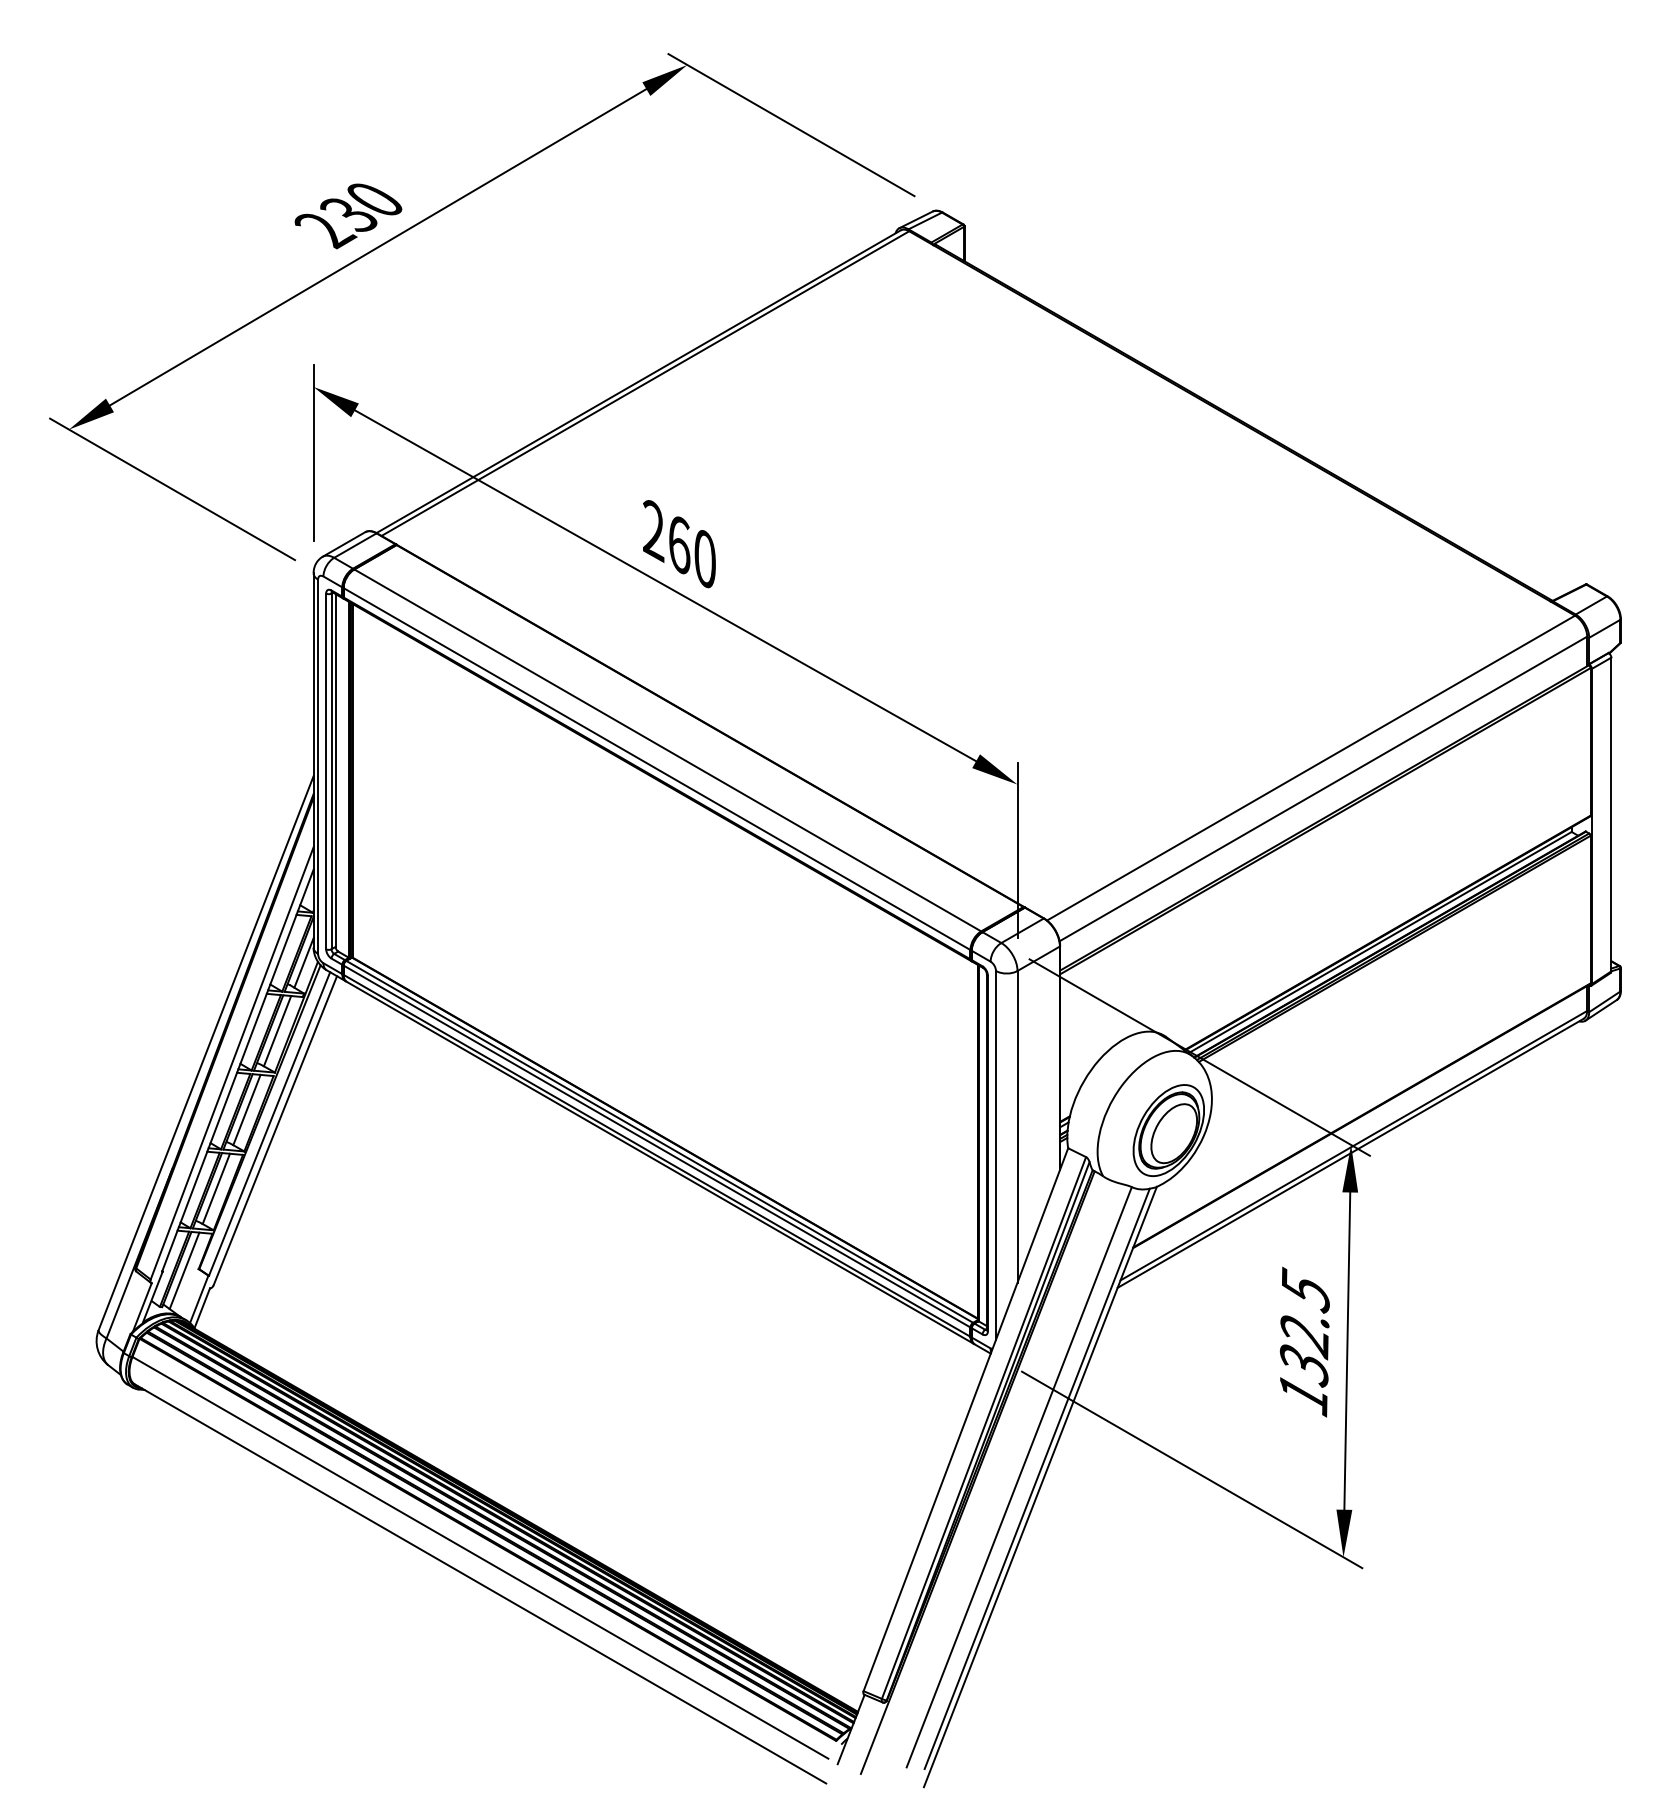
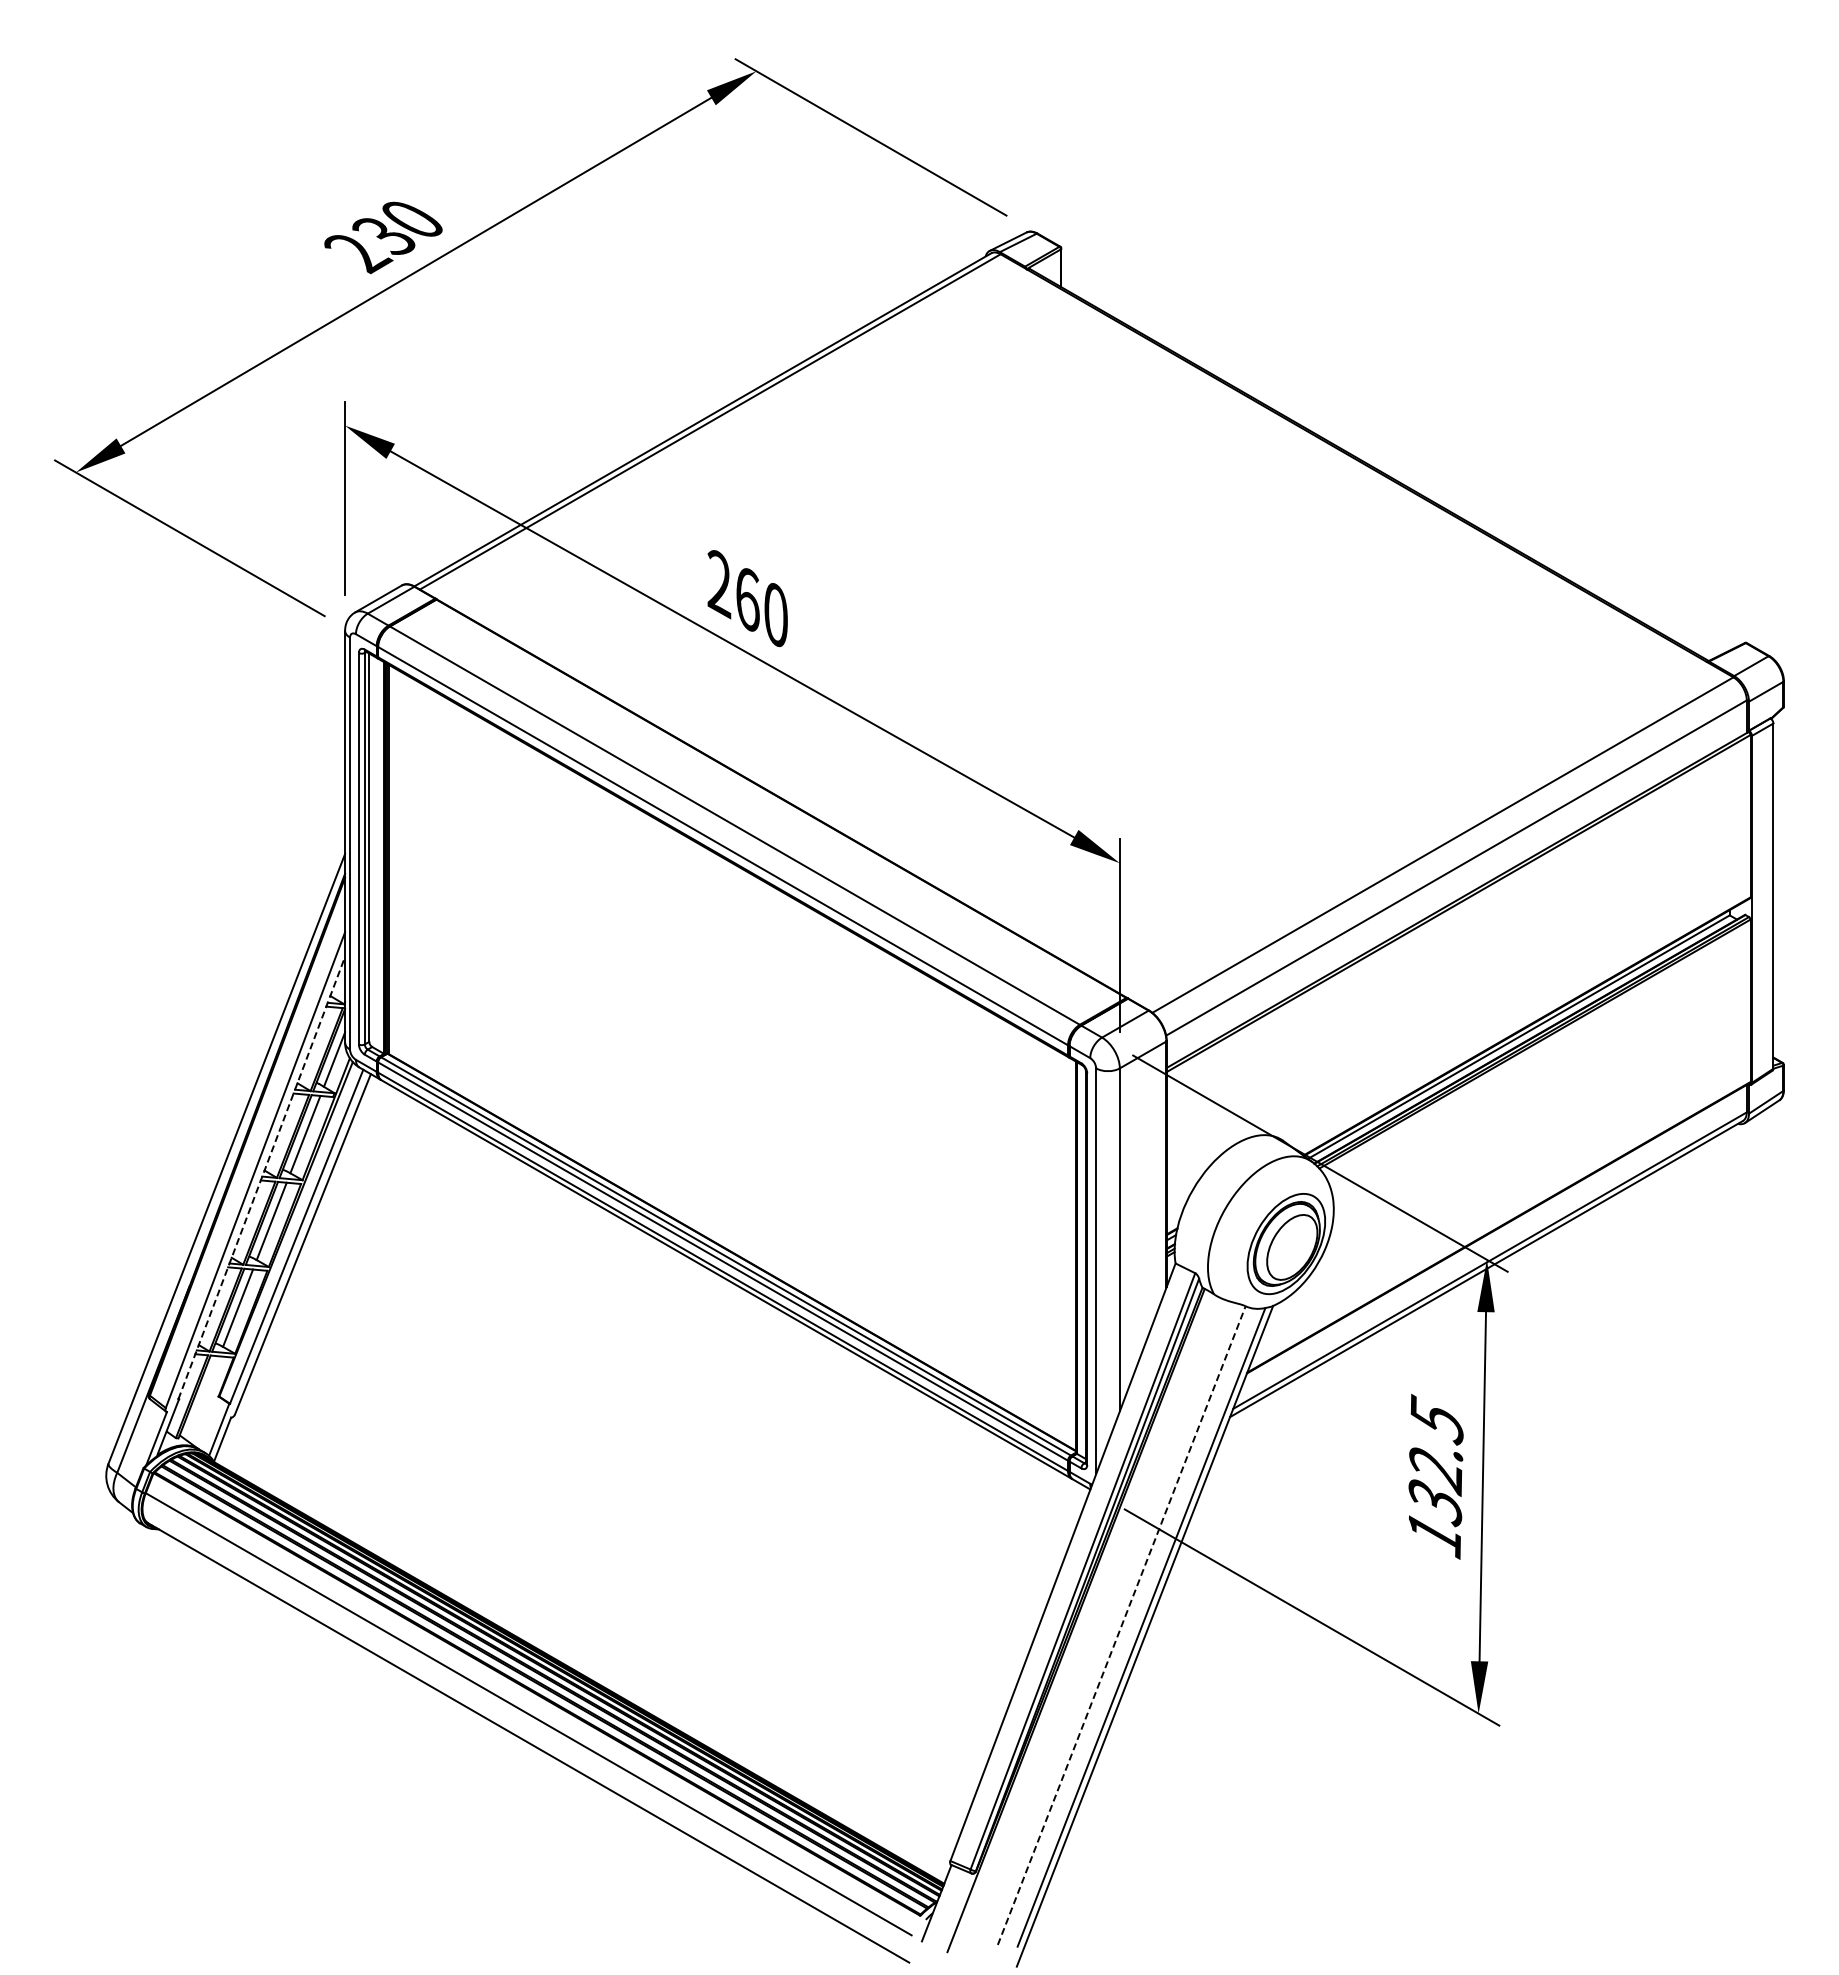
line: (237, 1070) -> (261, 1177), solid -> dashed
line: (184, 1270) -> (202, 1398), removed
line: (1019, 1477) -> (1121, 1625), solid -> dashed

